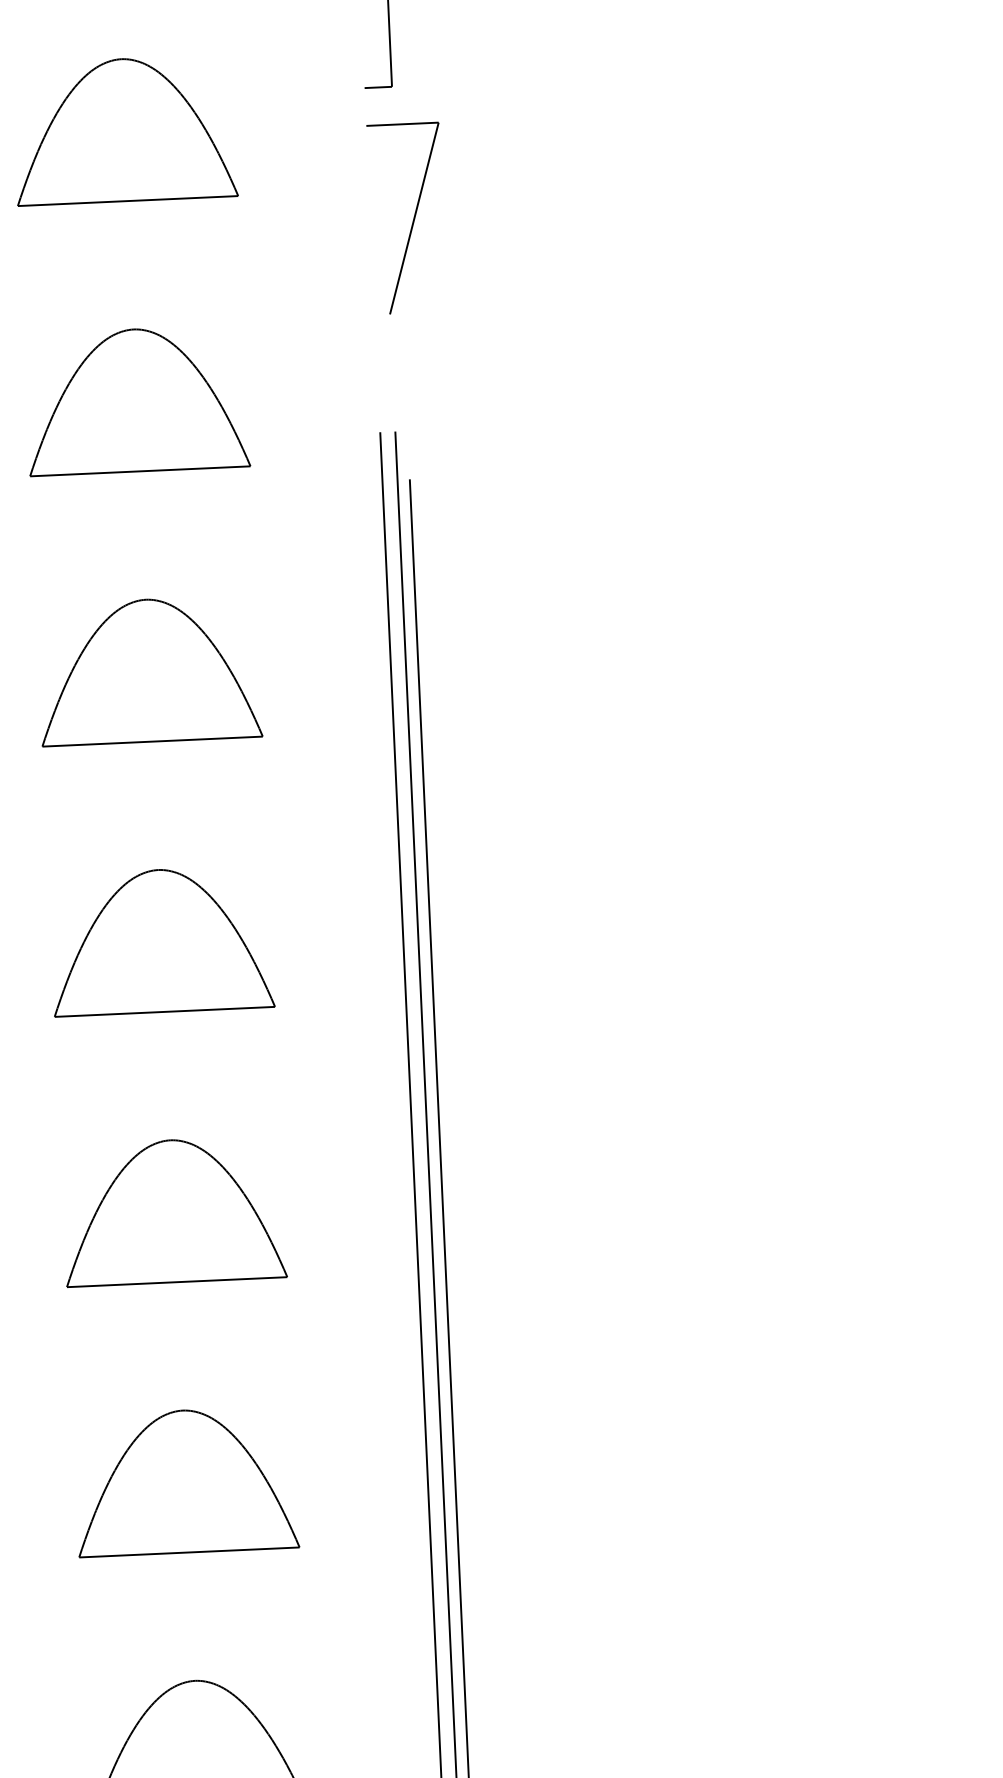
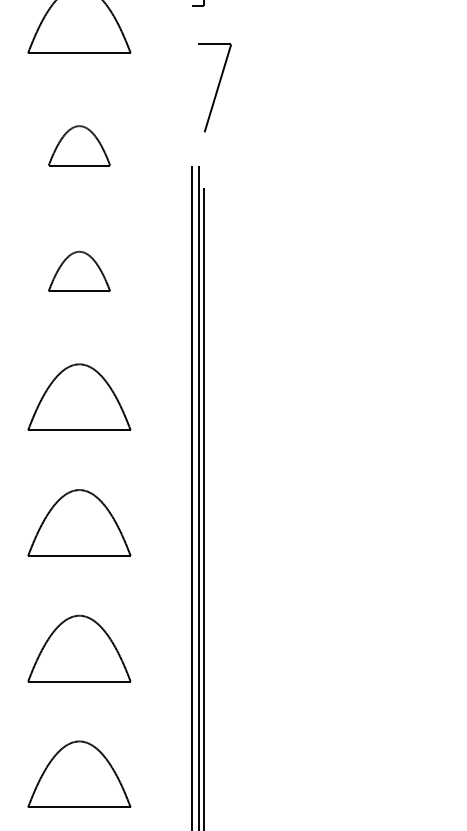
part: (406, 217) -> (214, 87), moved
part: (137, 399) -> (79, 145), size x0.6
part: (149, 670) -> (79, 271), size x0.6

